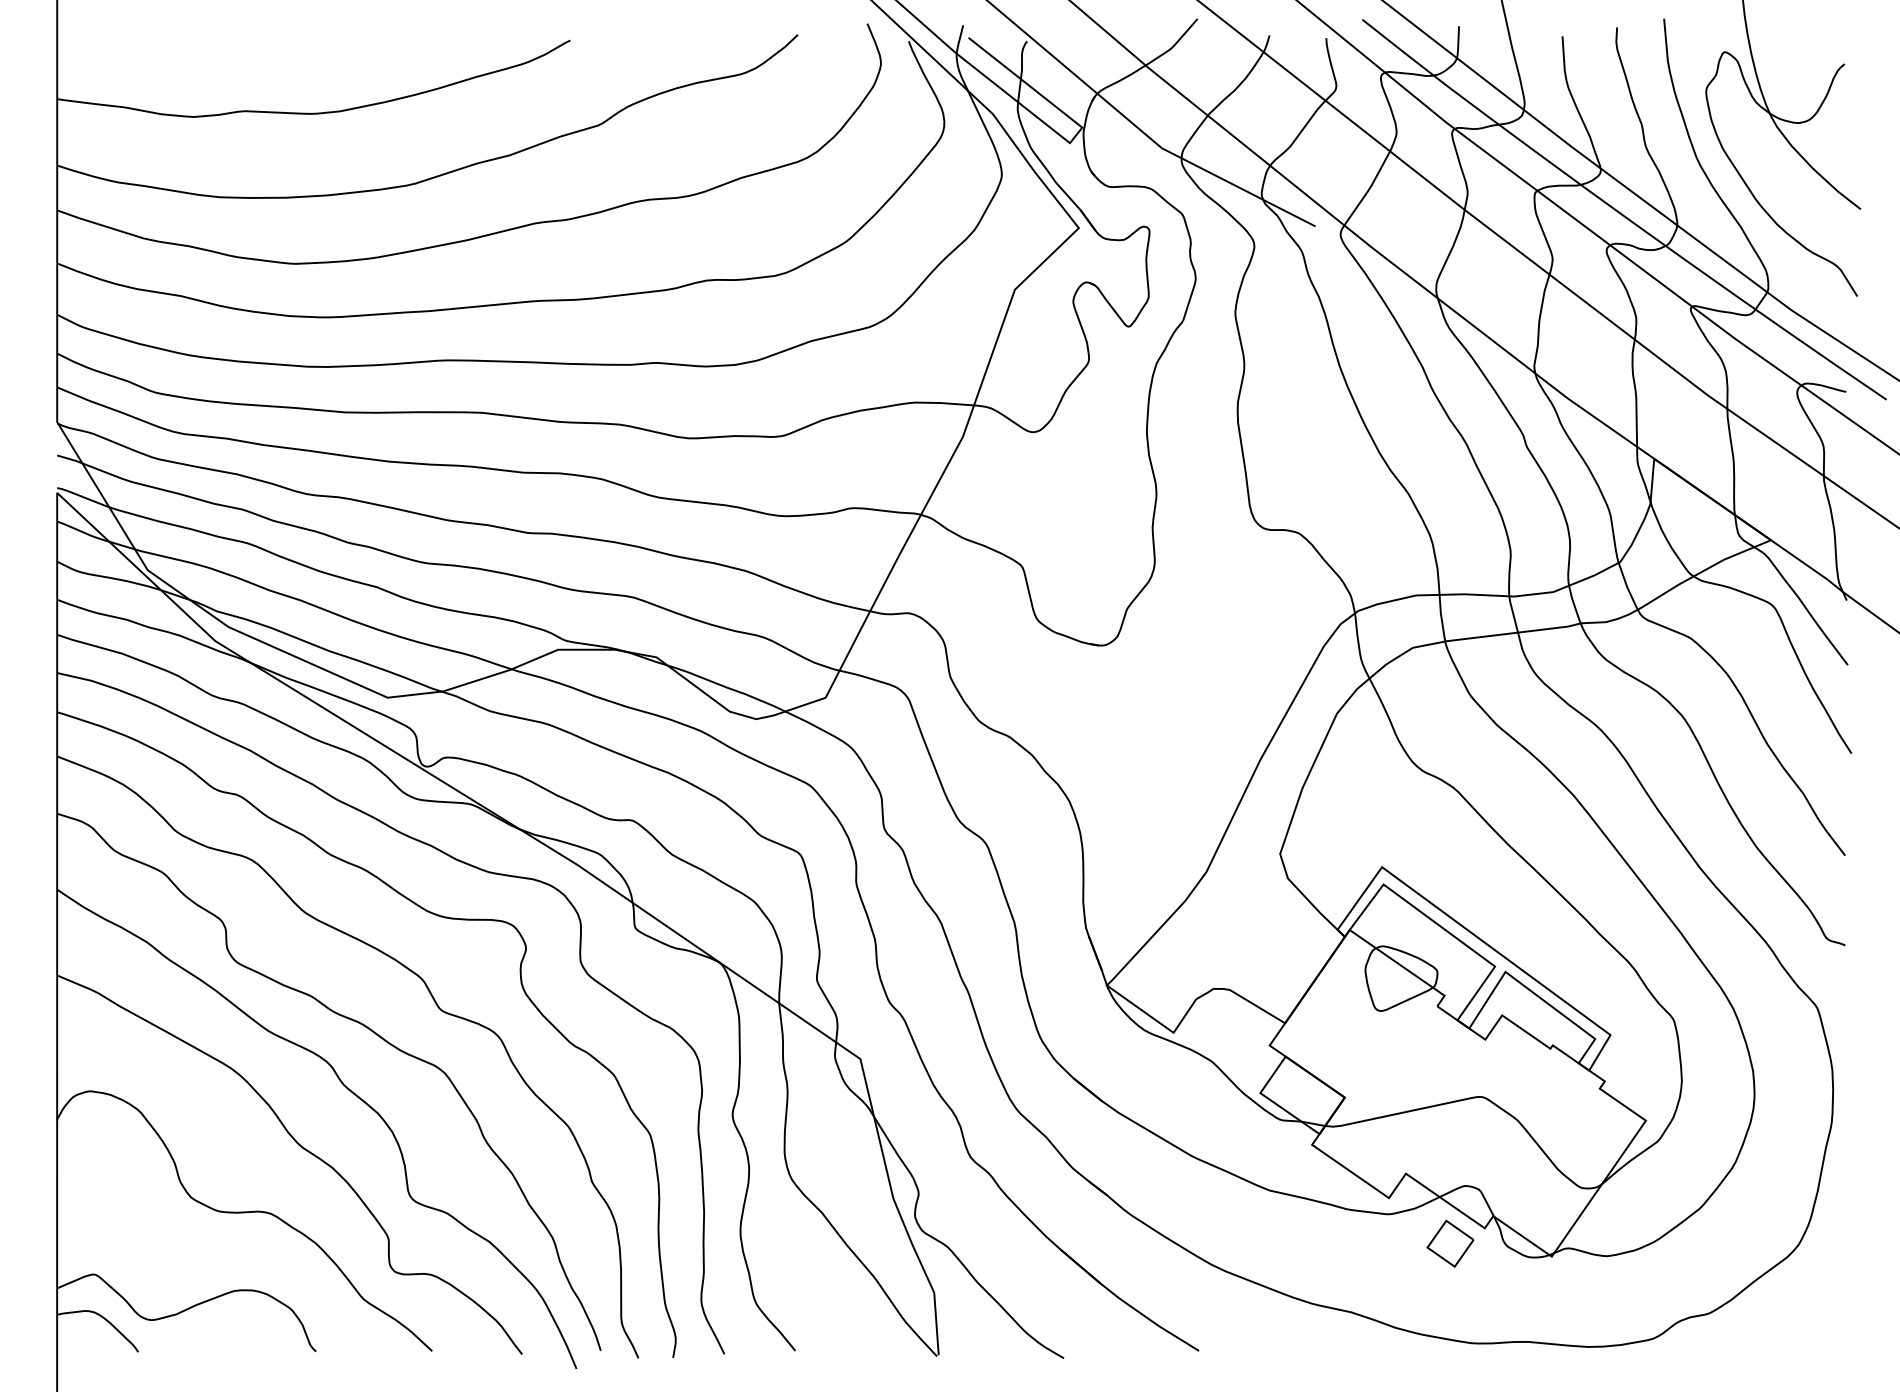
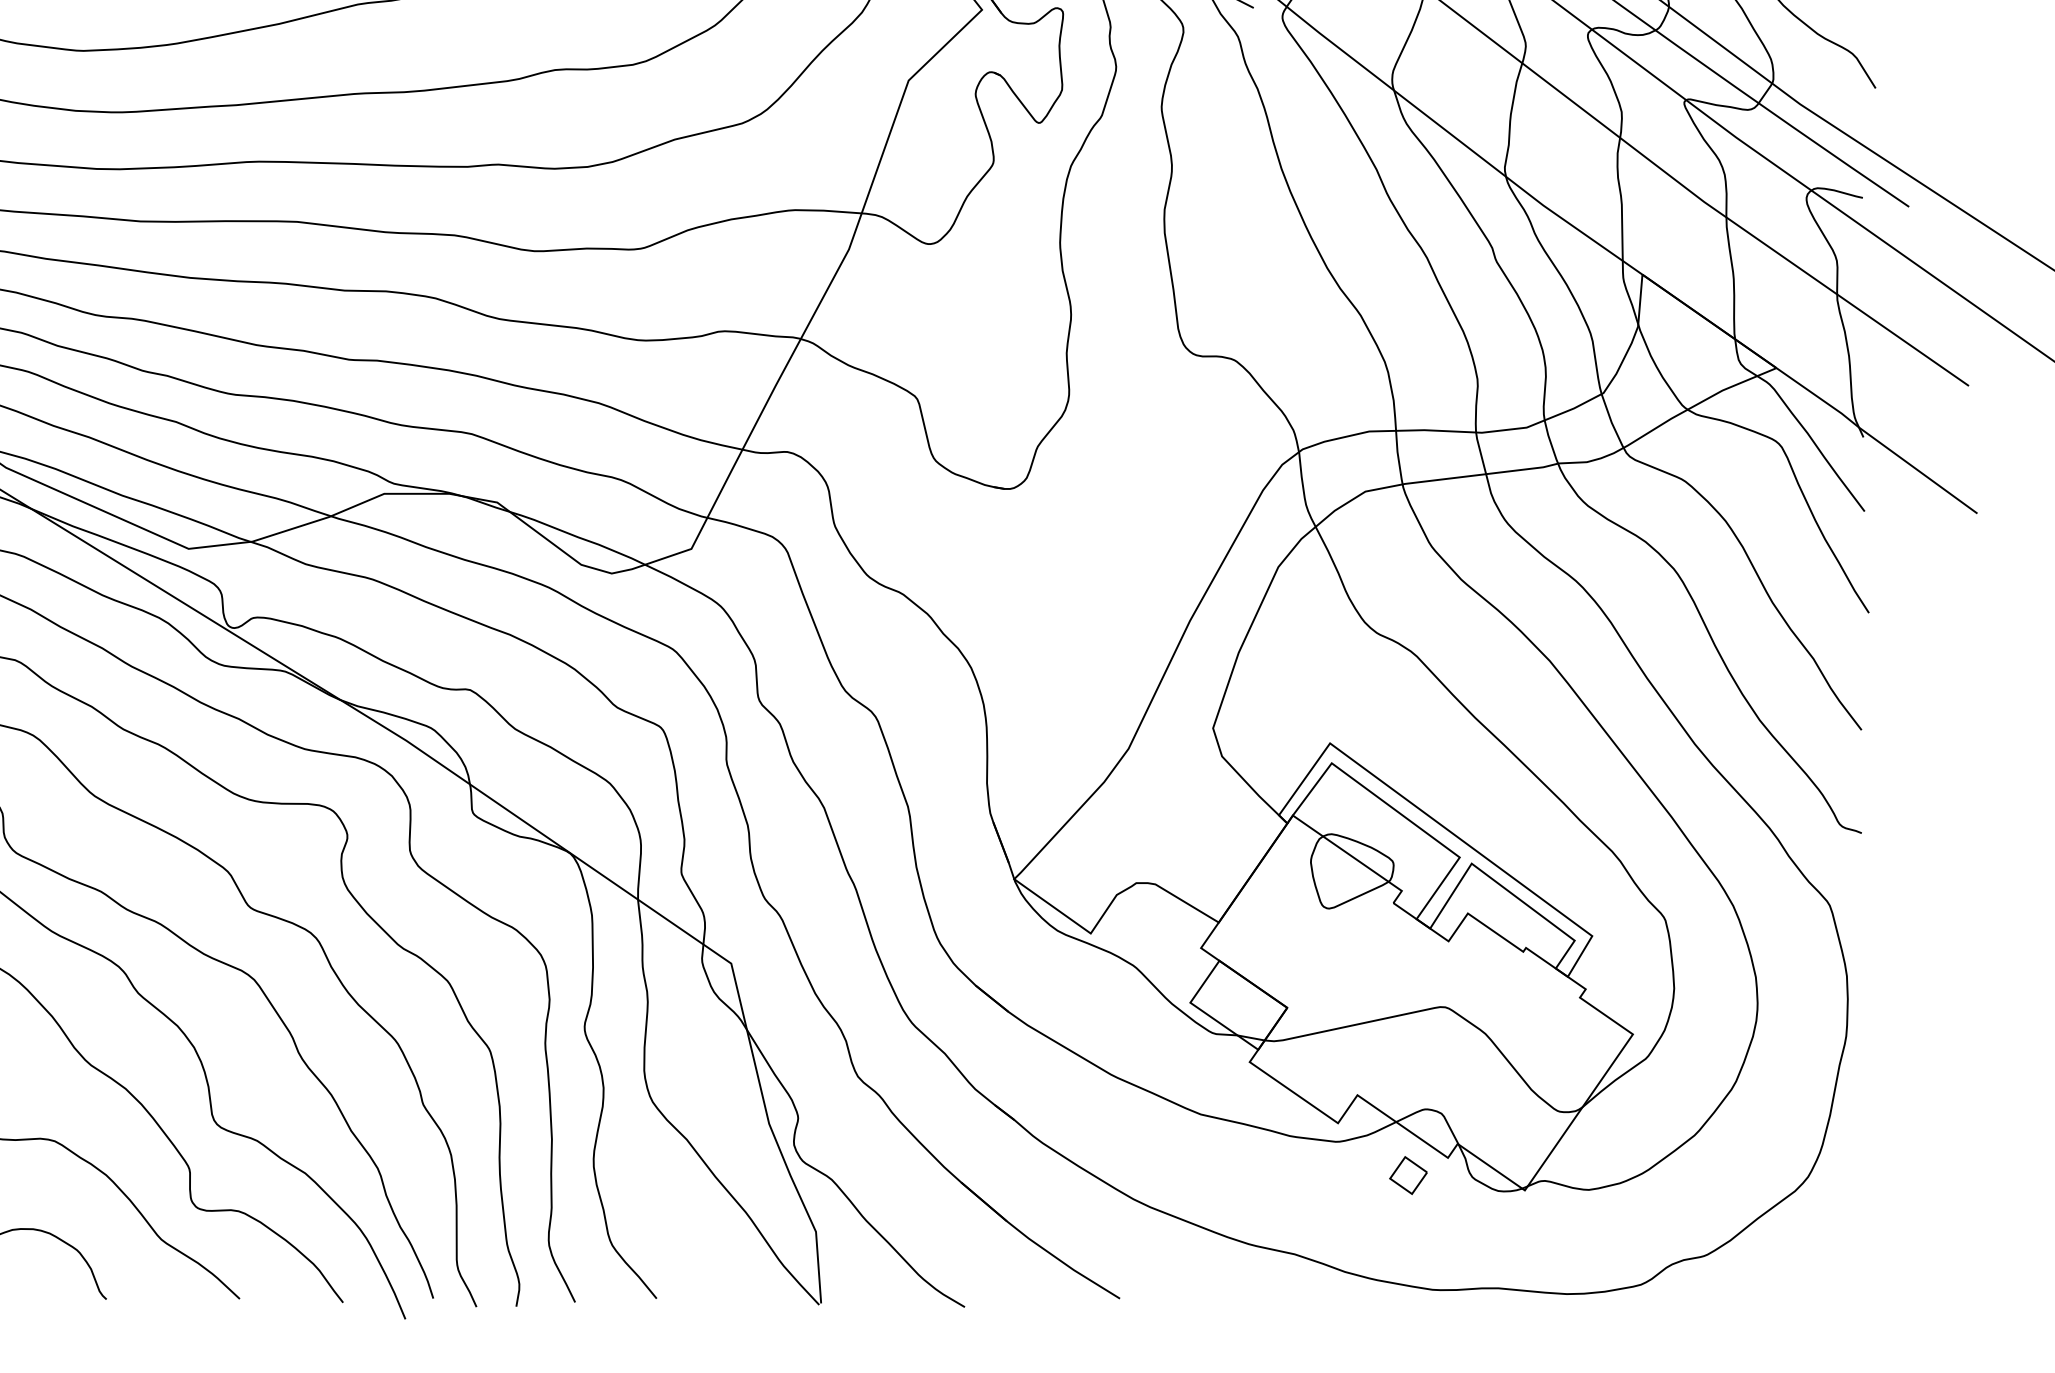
part: (1450, 1243) -> (1408, 1175), size x0.7

